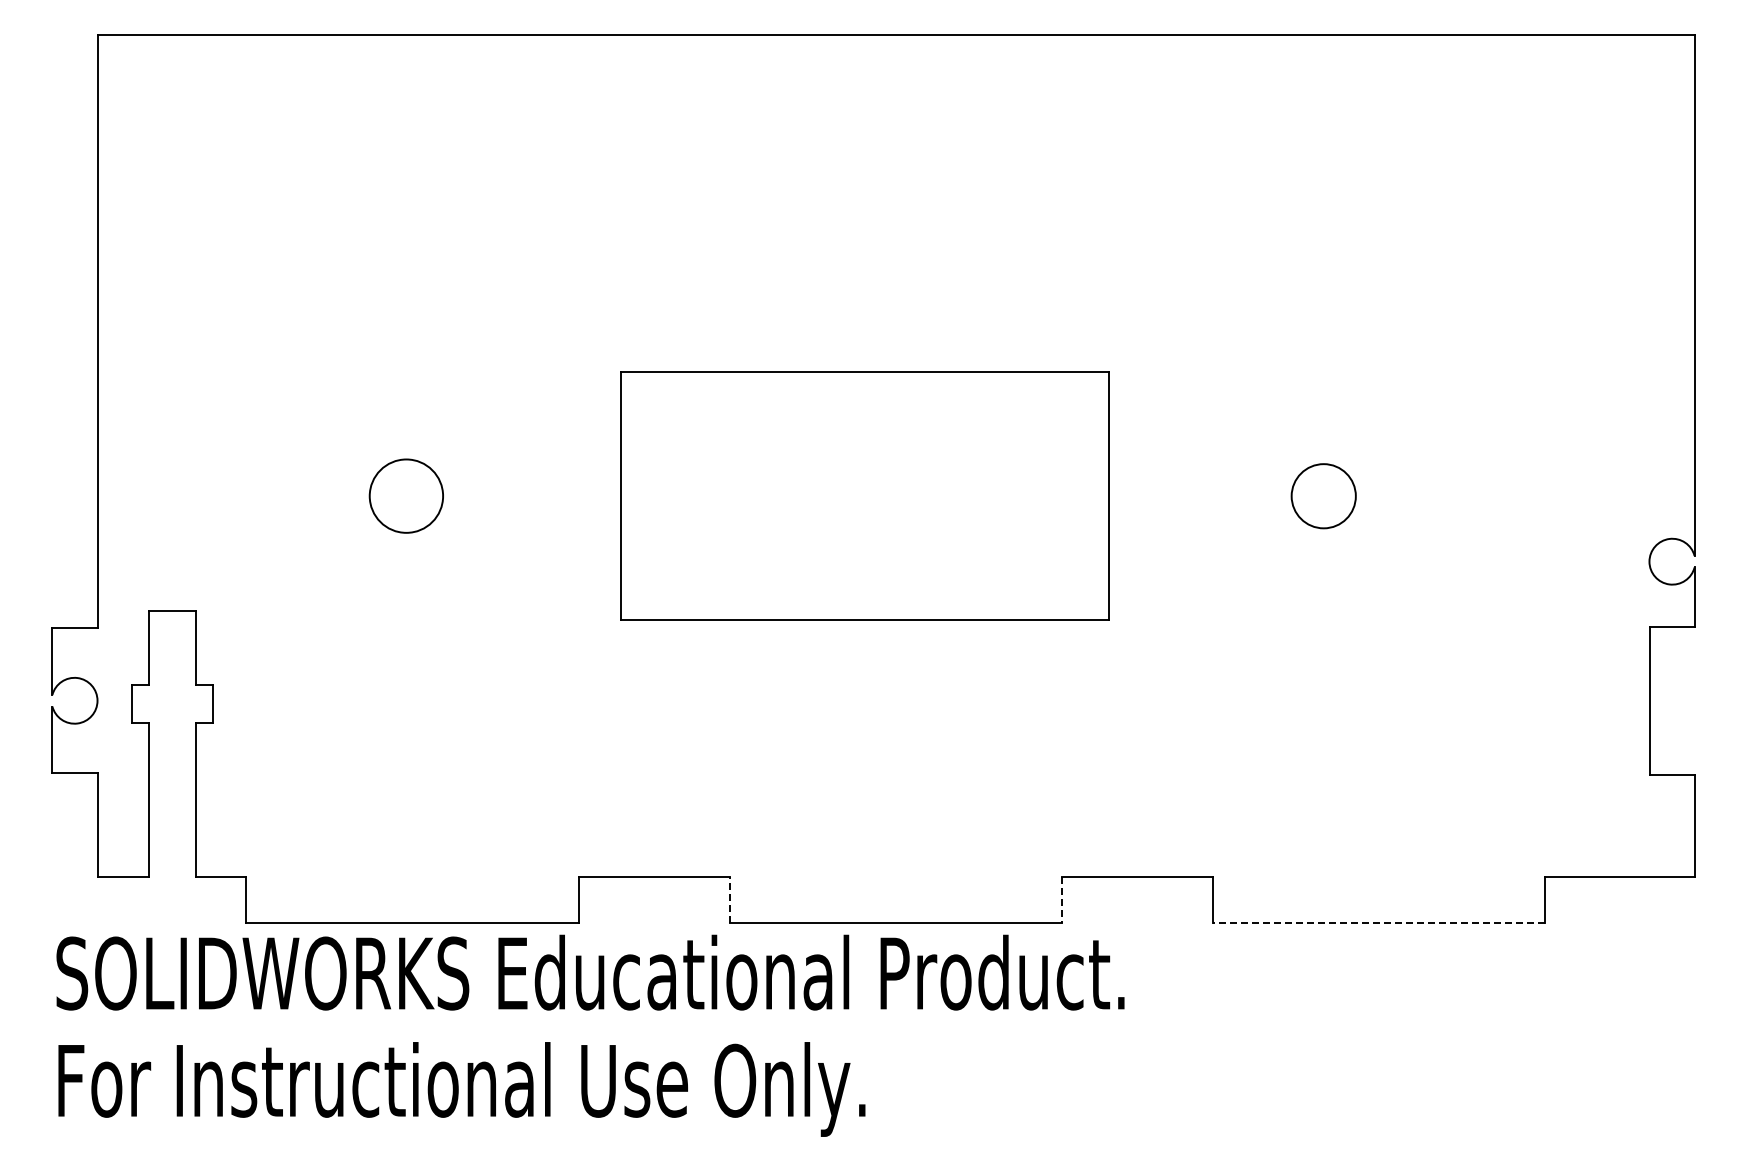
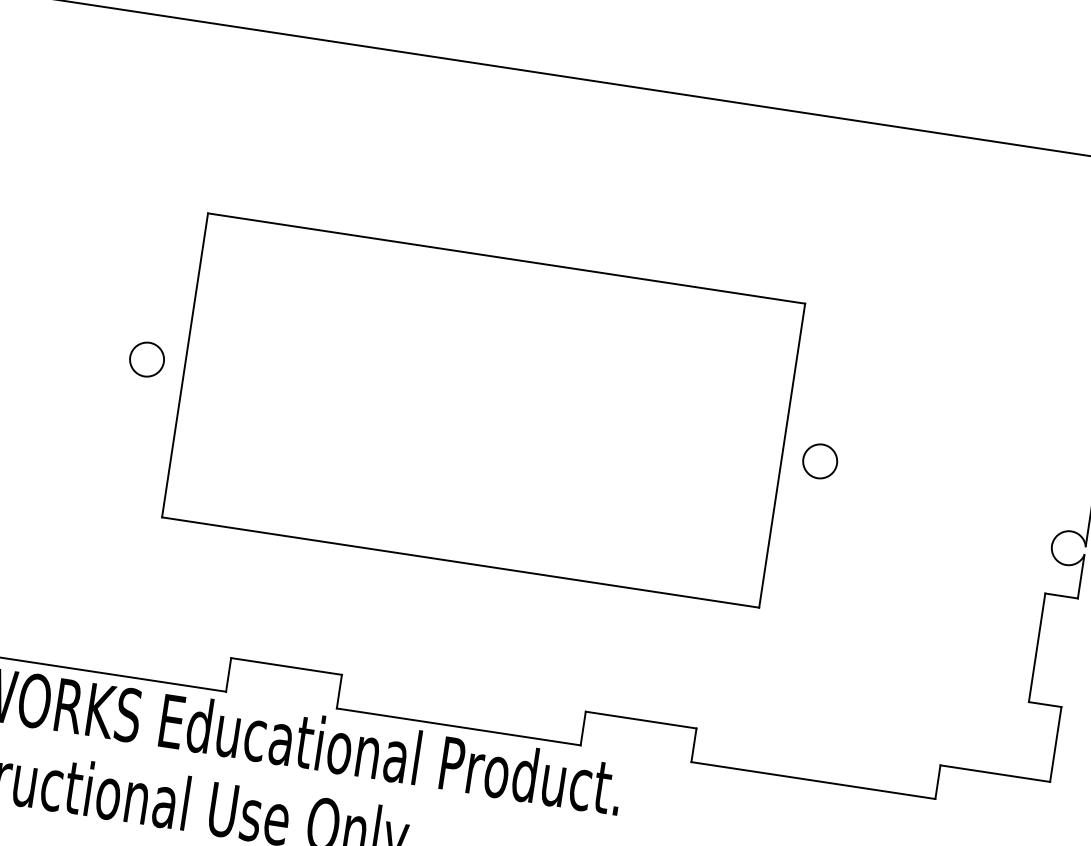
part: (864, 495) -> (483, 409), size x1.67
circle: (1323, 495) -> (820, 460), size x0.71
circle: (406, 496) -> (147, 359), size x0.62
line: (729, 899) -> (339, 691), dashed -> solid
line: (1061, 899) -> (583, 728), dashed -> solid
line: (1378, 922) -> (813, 780), dashed -> solid

